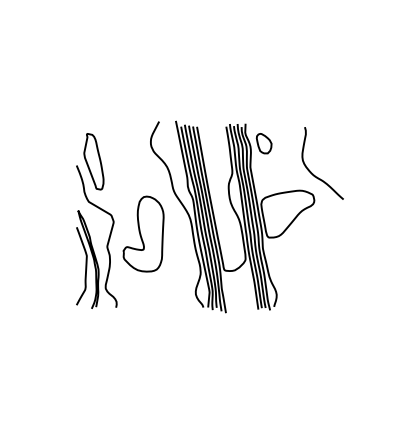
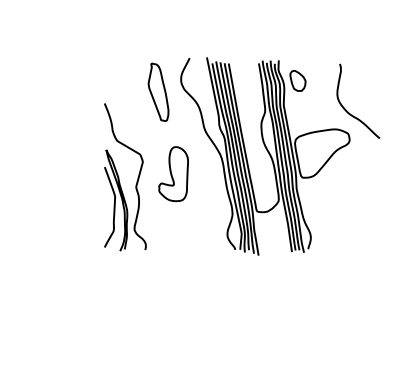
part: (93, 161) -> (158, 92), moved
part: (143, 233) -> (173, 173), size x0.7

